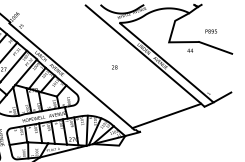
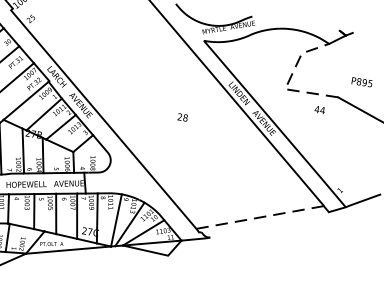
line: (170, 37) -> (289, 81), solid -> dashed
line: (167, 115) -> (261, 216), solid -> dashed

